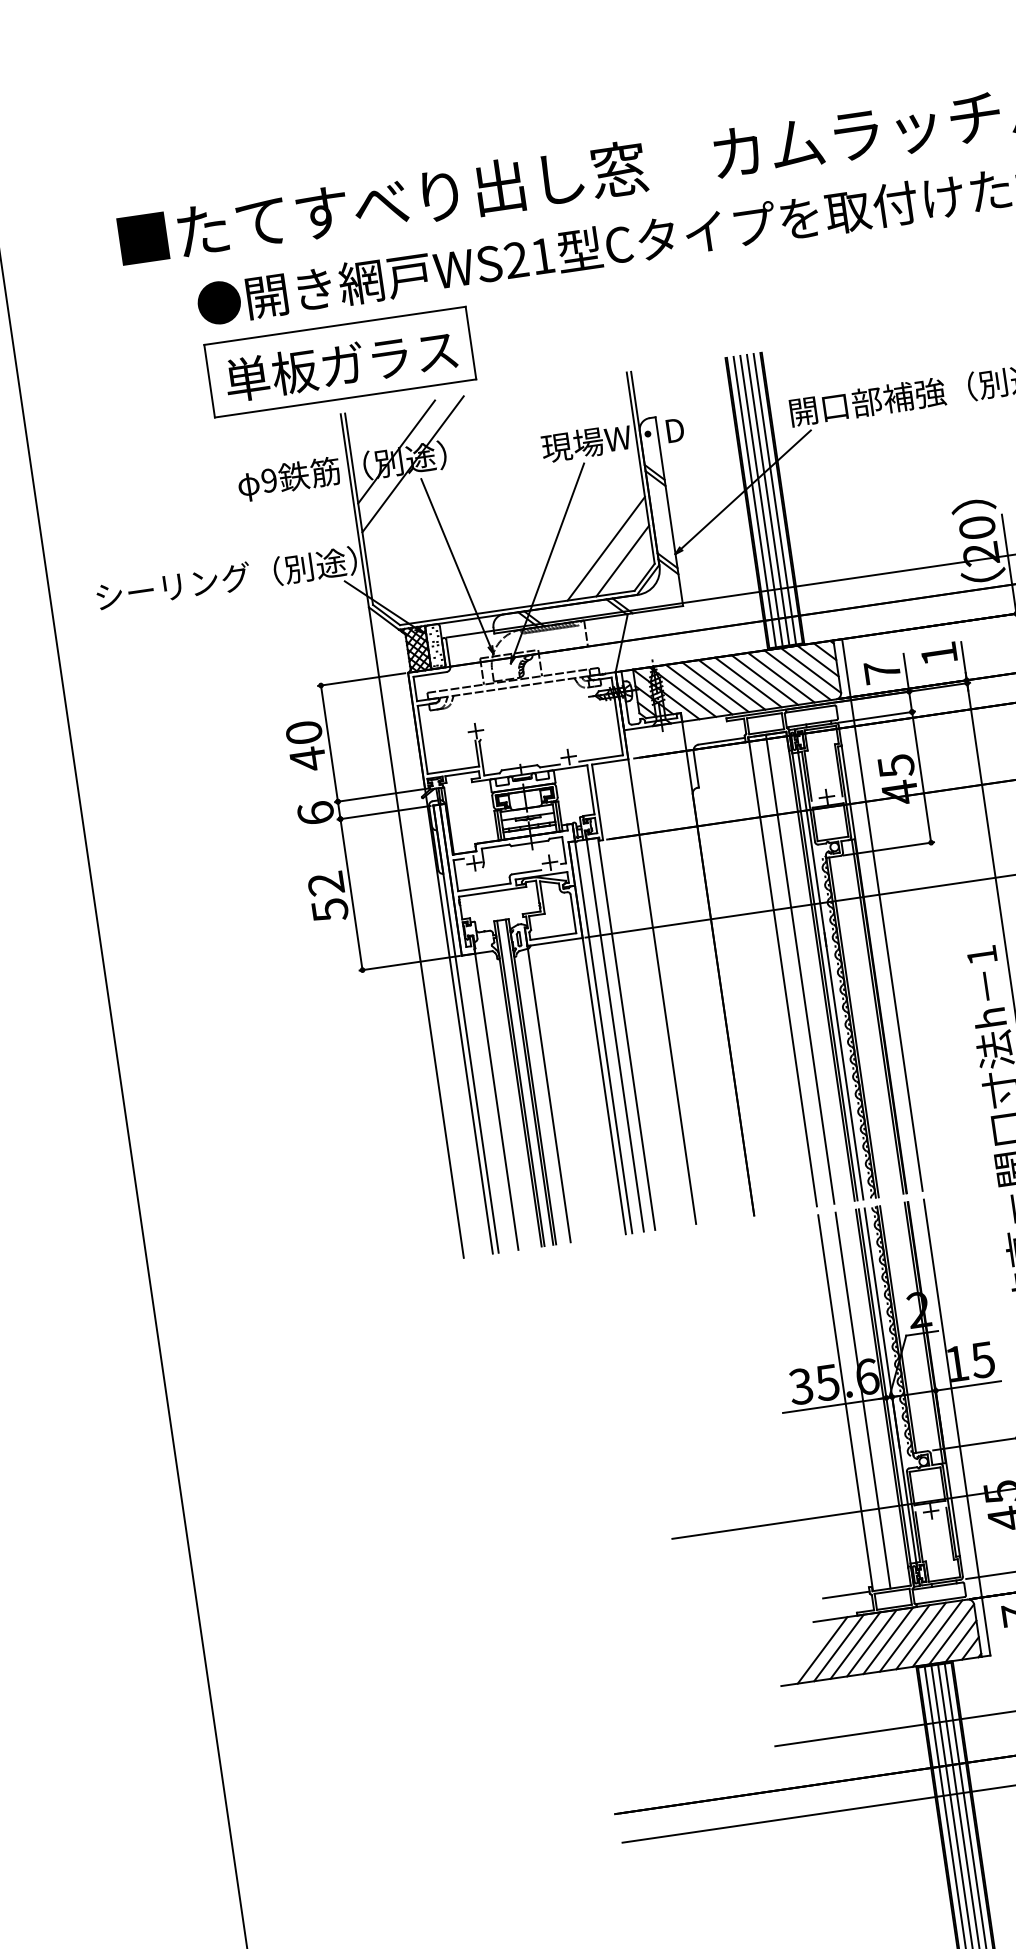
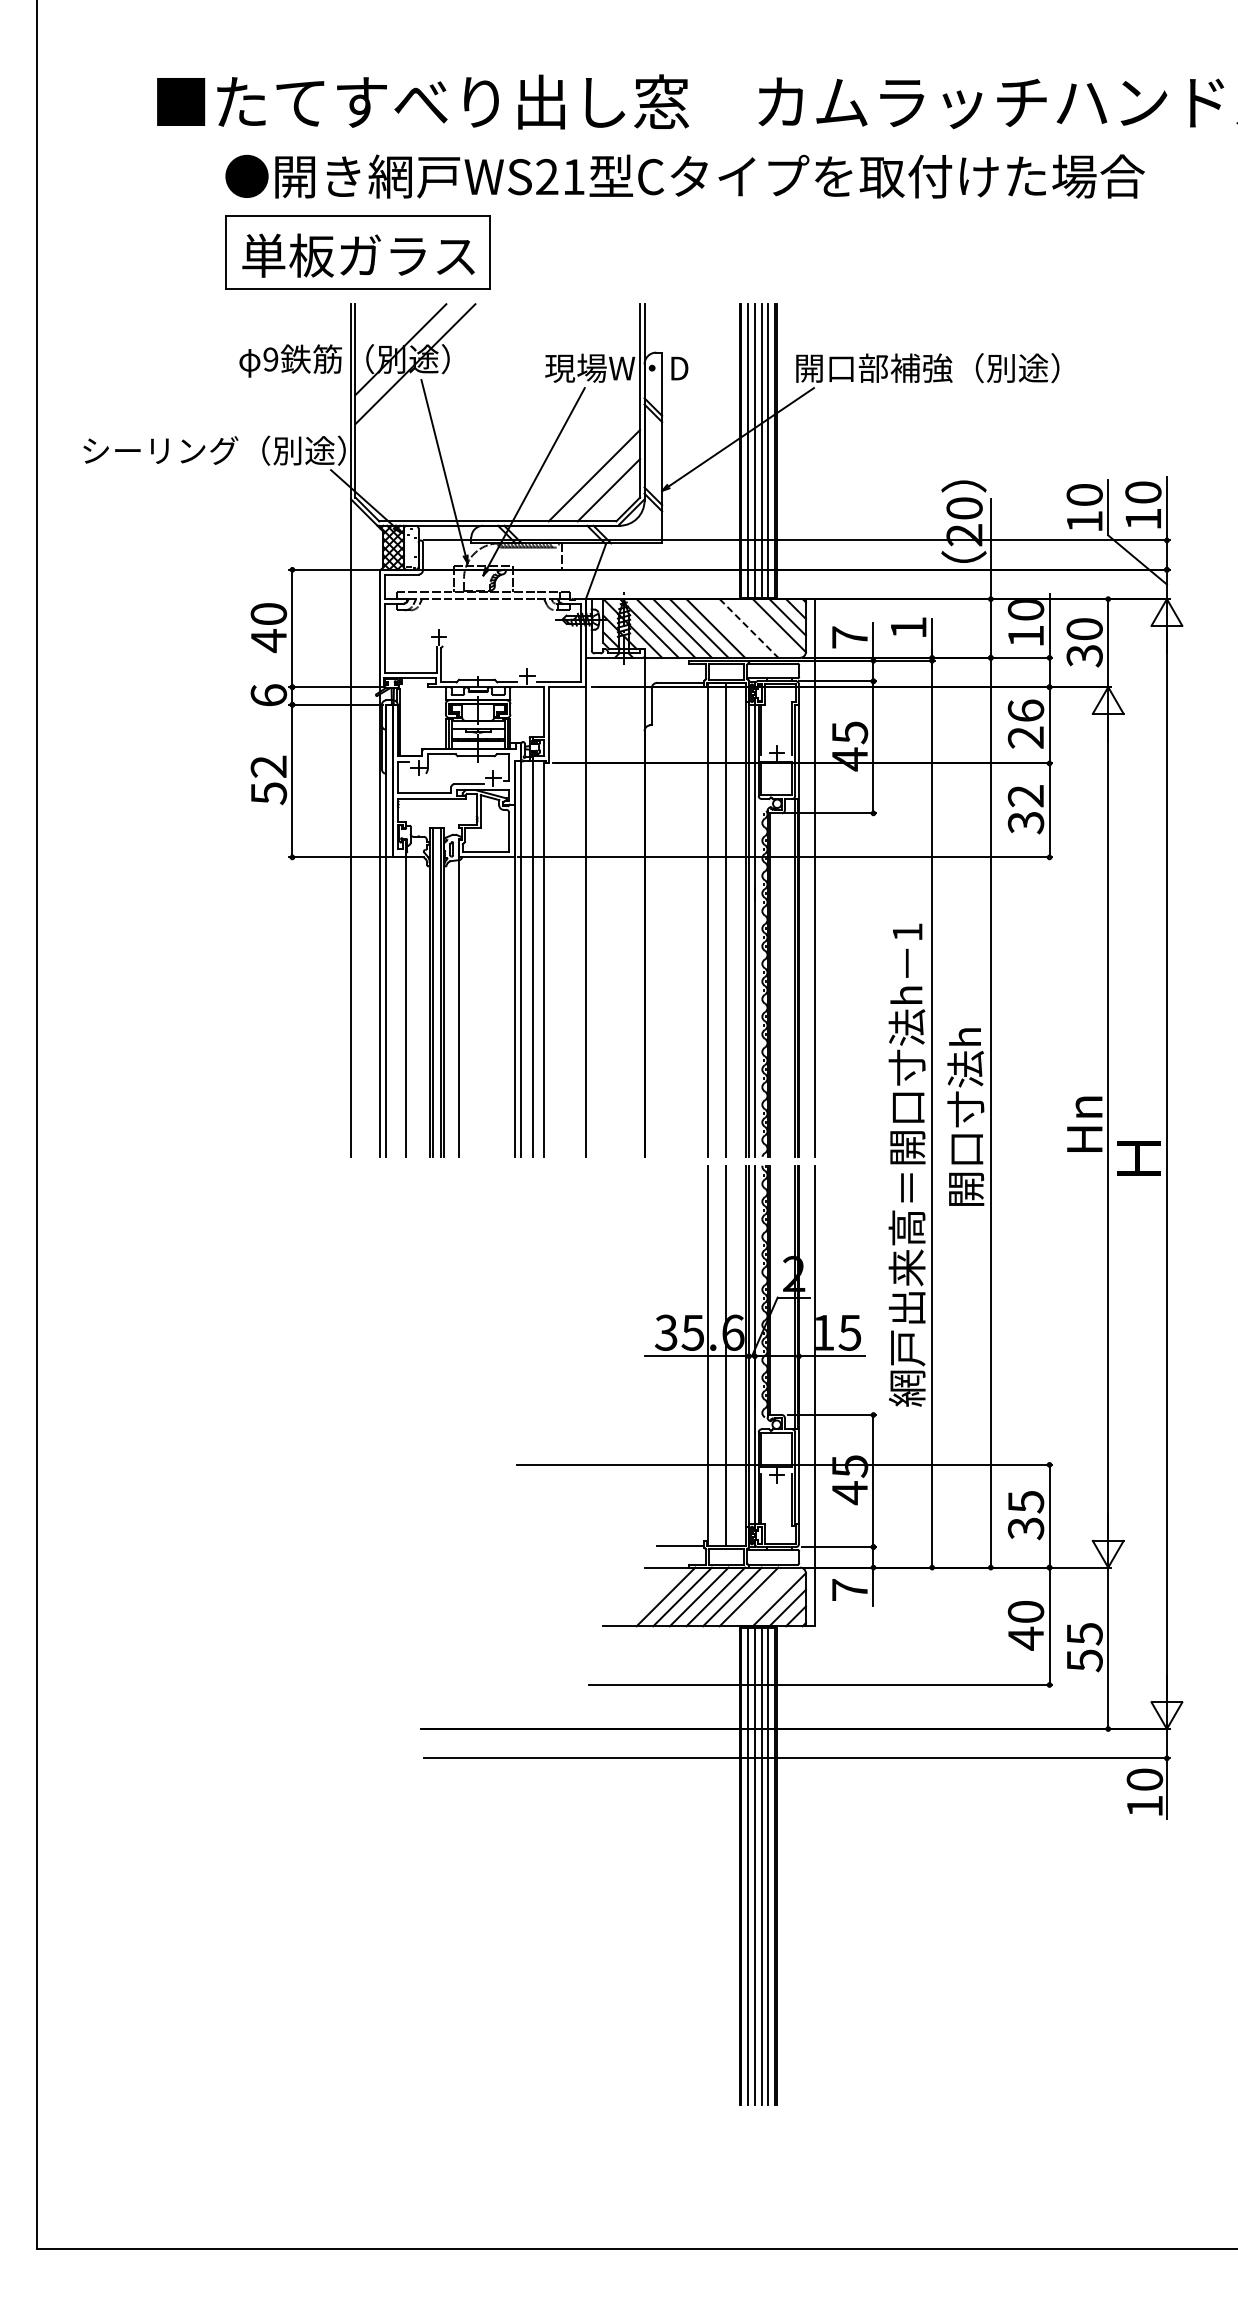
line: (797, 675) -> (765, 628), removed
line: (781, 677) -> (749, 628), solid -> dashed
line: (764, 680) -> (732, 628), removed
line: (937, 1633) -> (765, 1596), removed
line: (822, 1649) -> (649, 1596), removed

